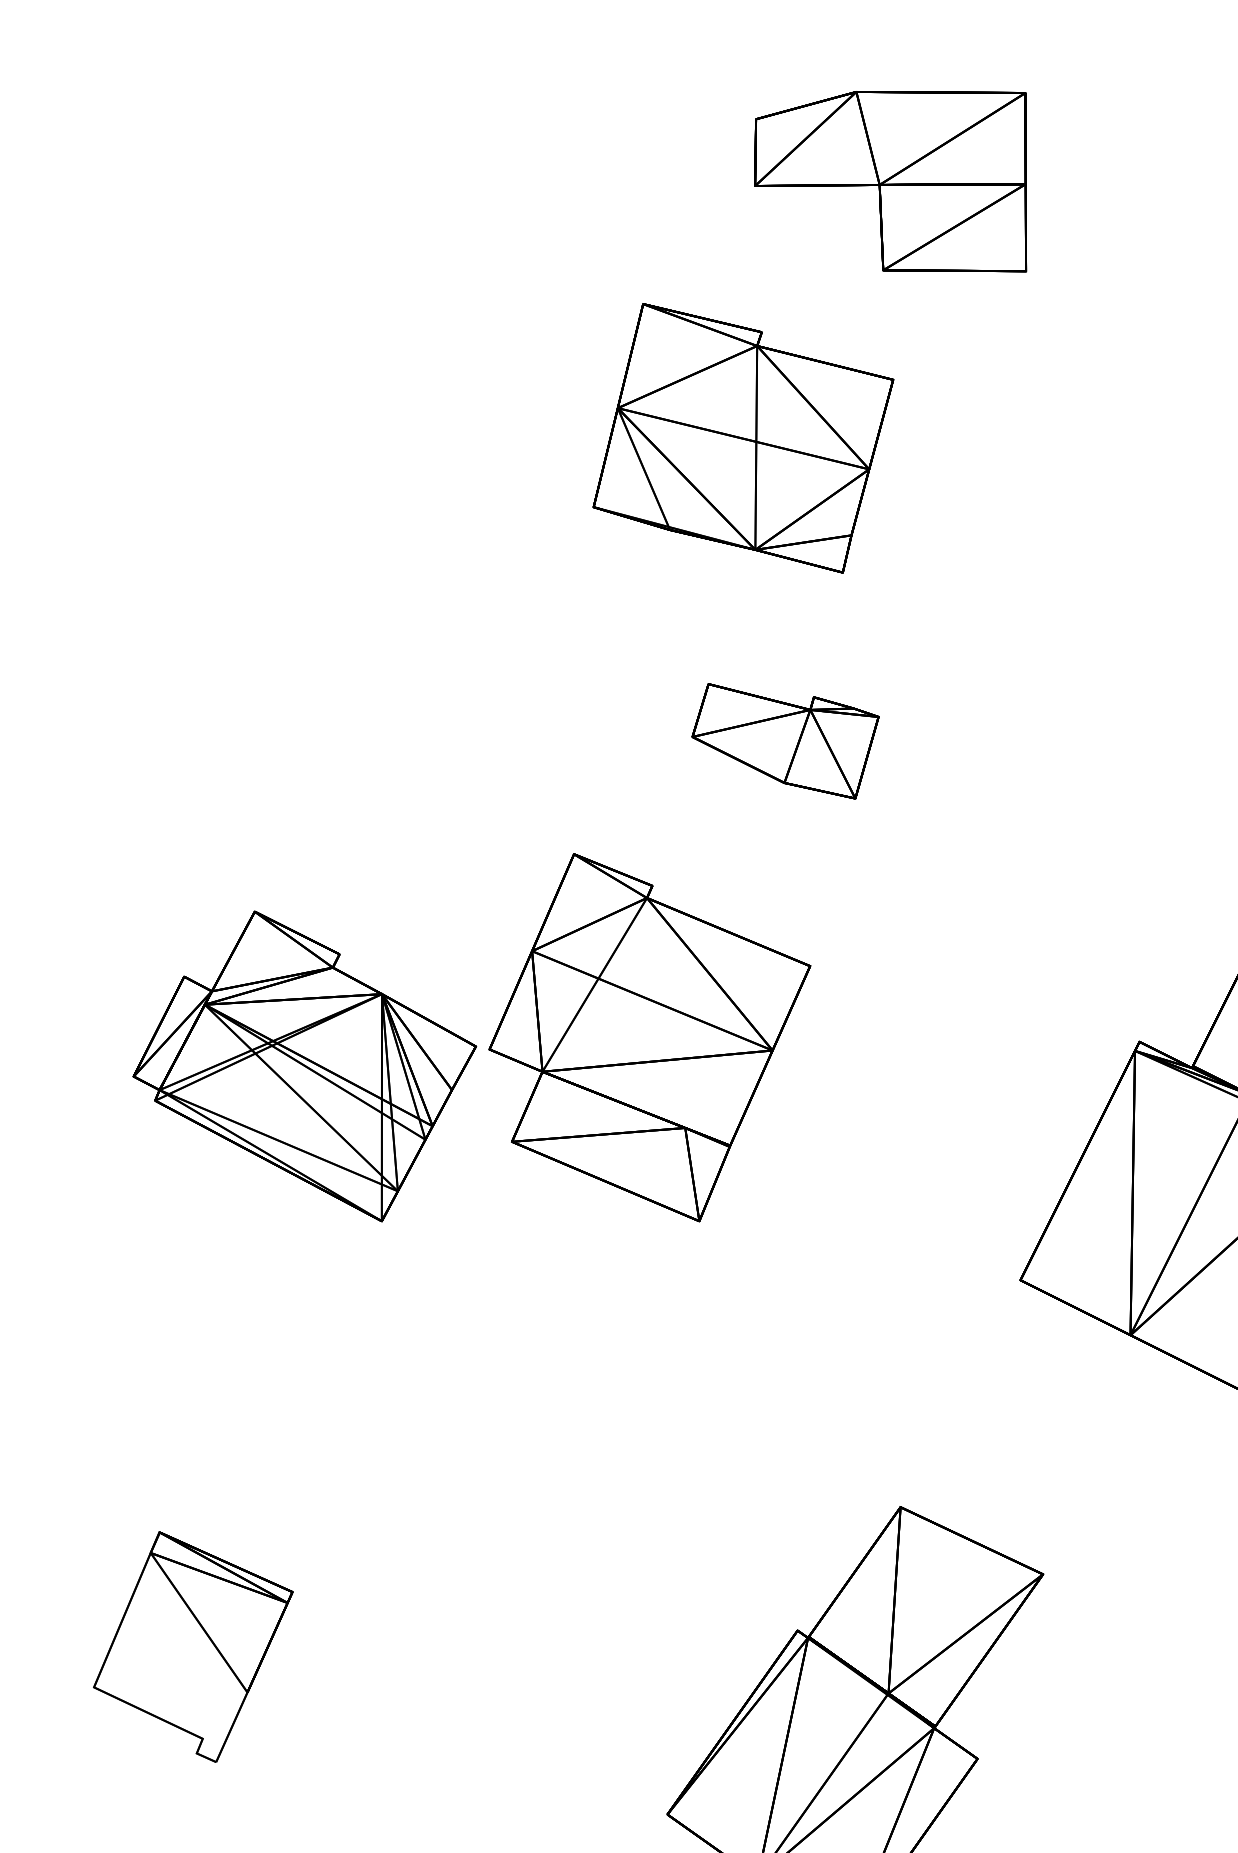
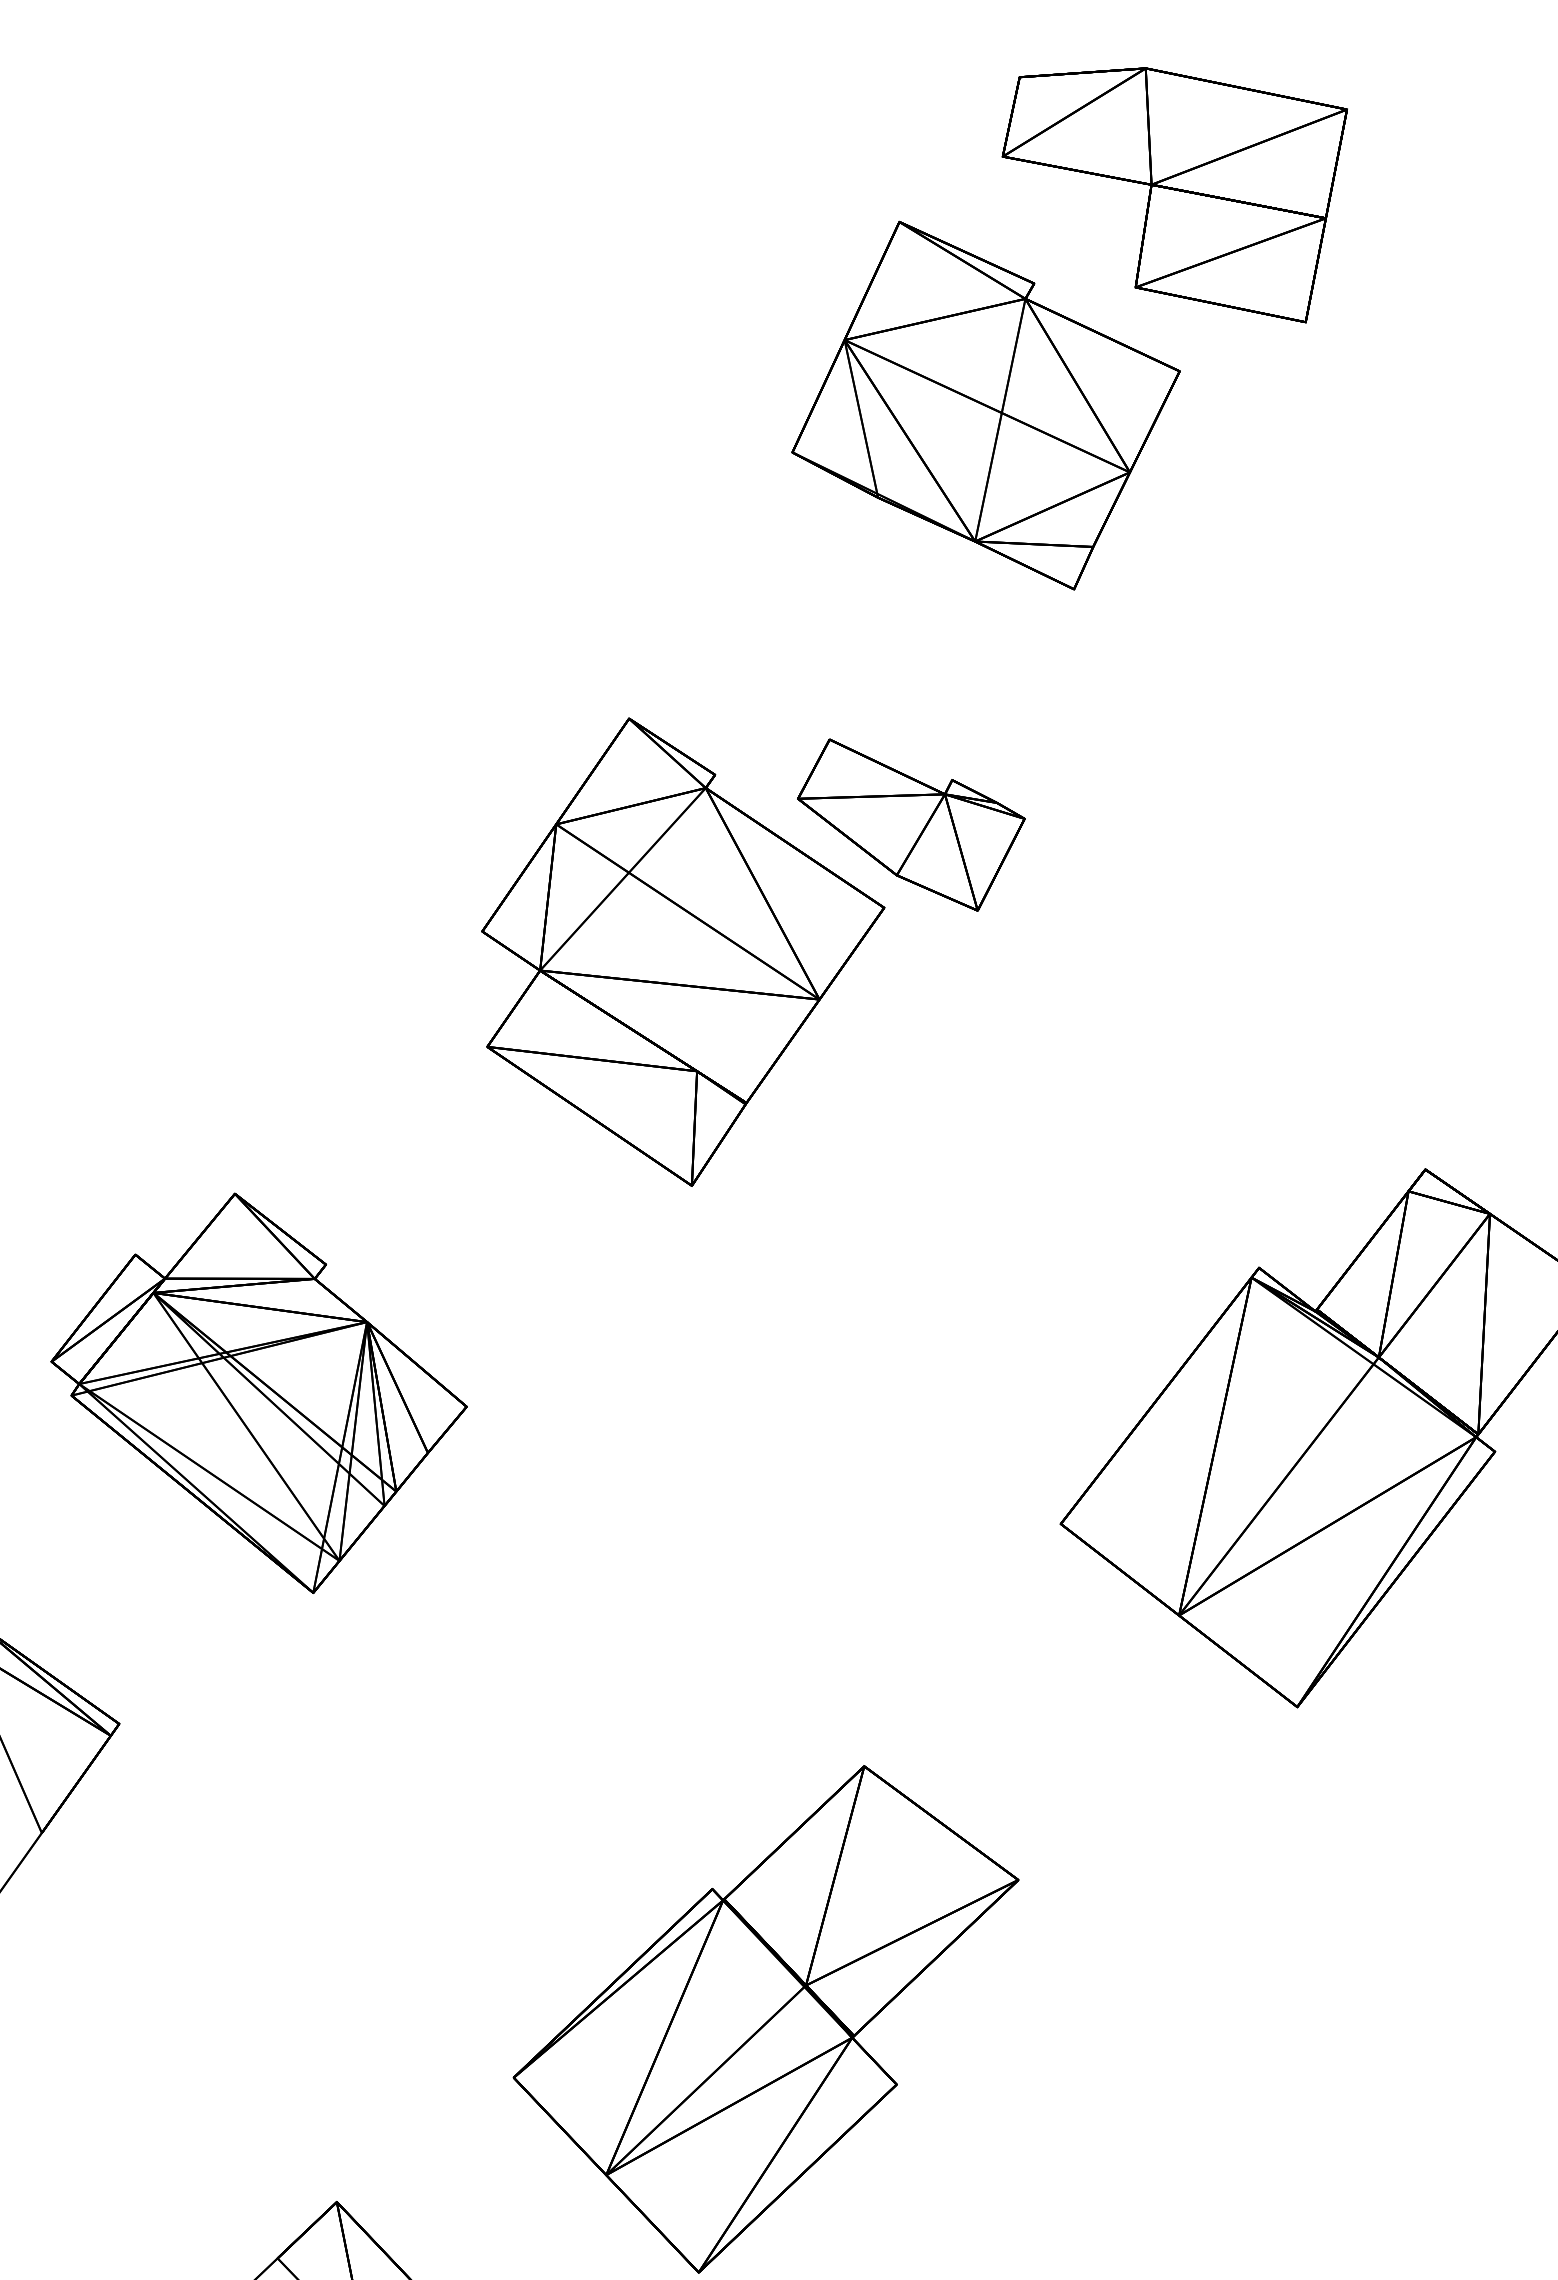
part: (741, 438) -> (985, 405), moved
part: (655, 1033) -> (683, 951), moved
part: (305, 1068) -> (258, 1392), moved

